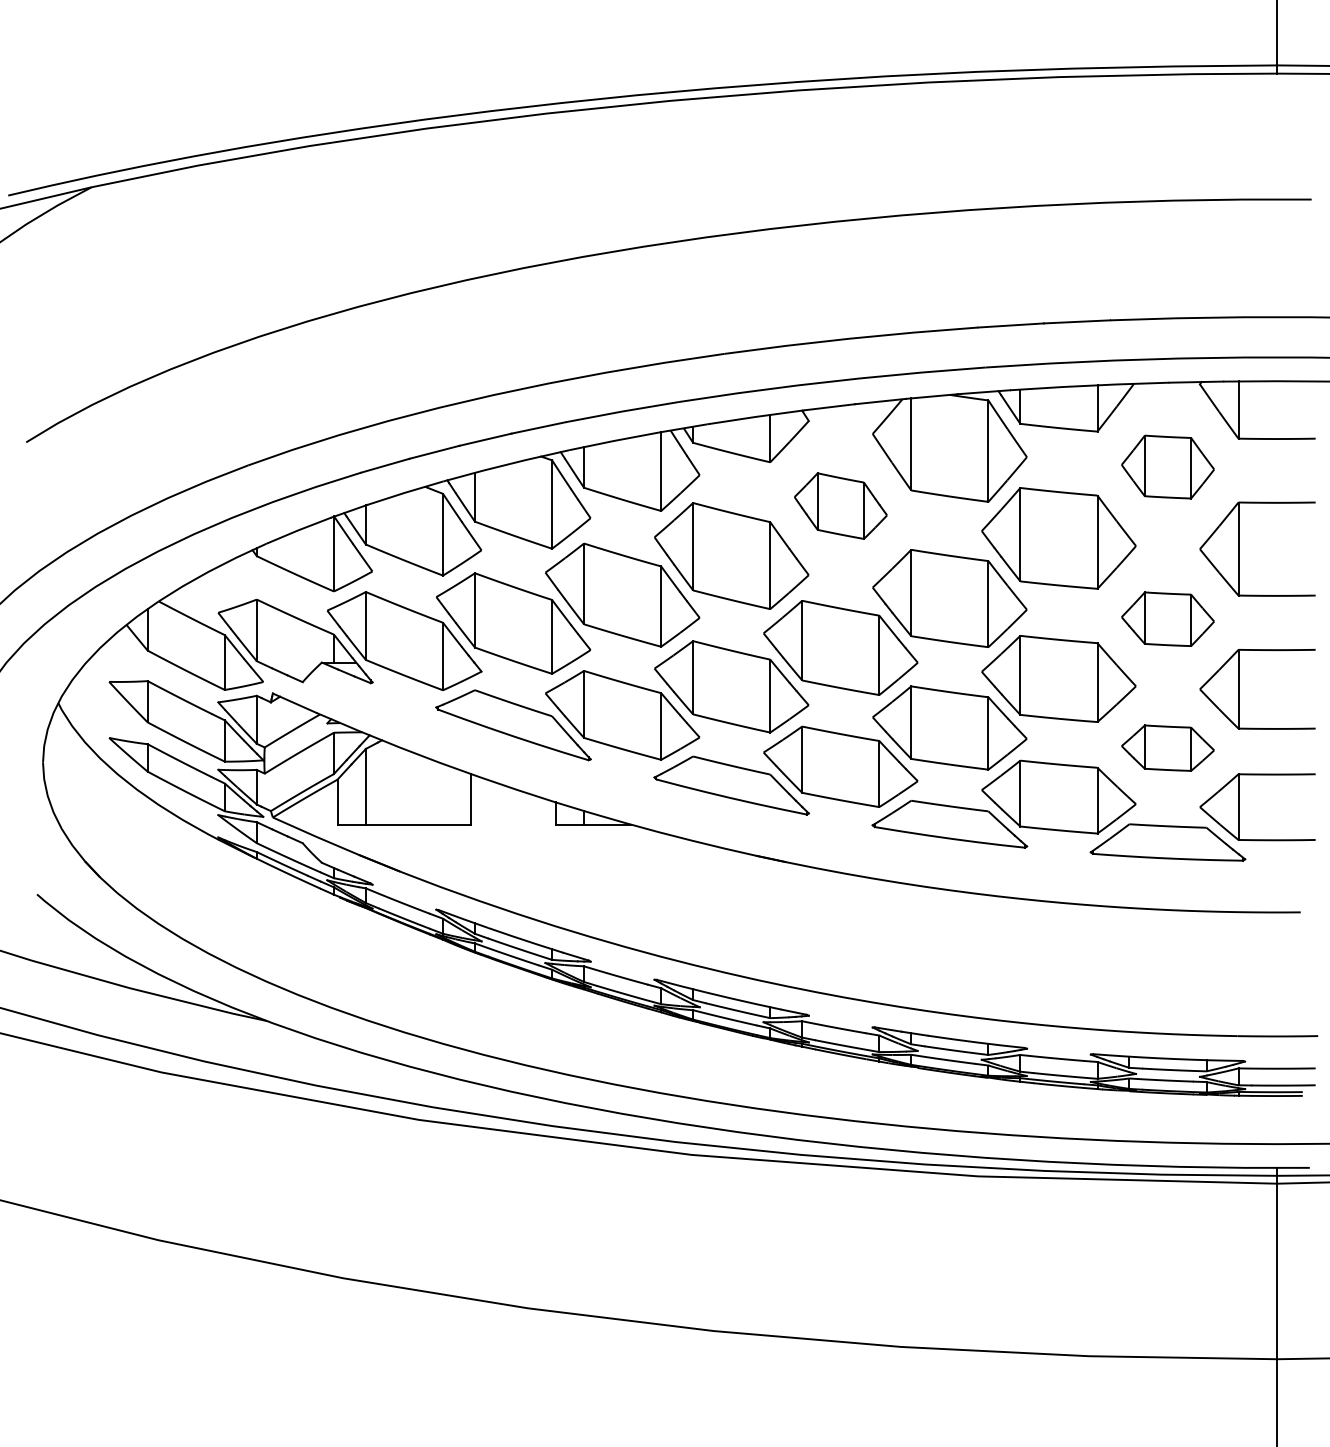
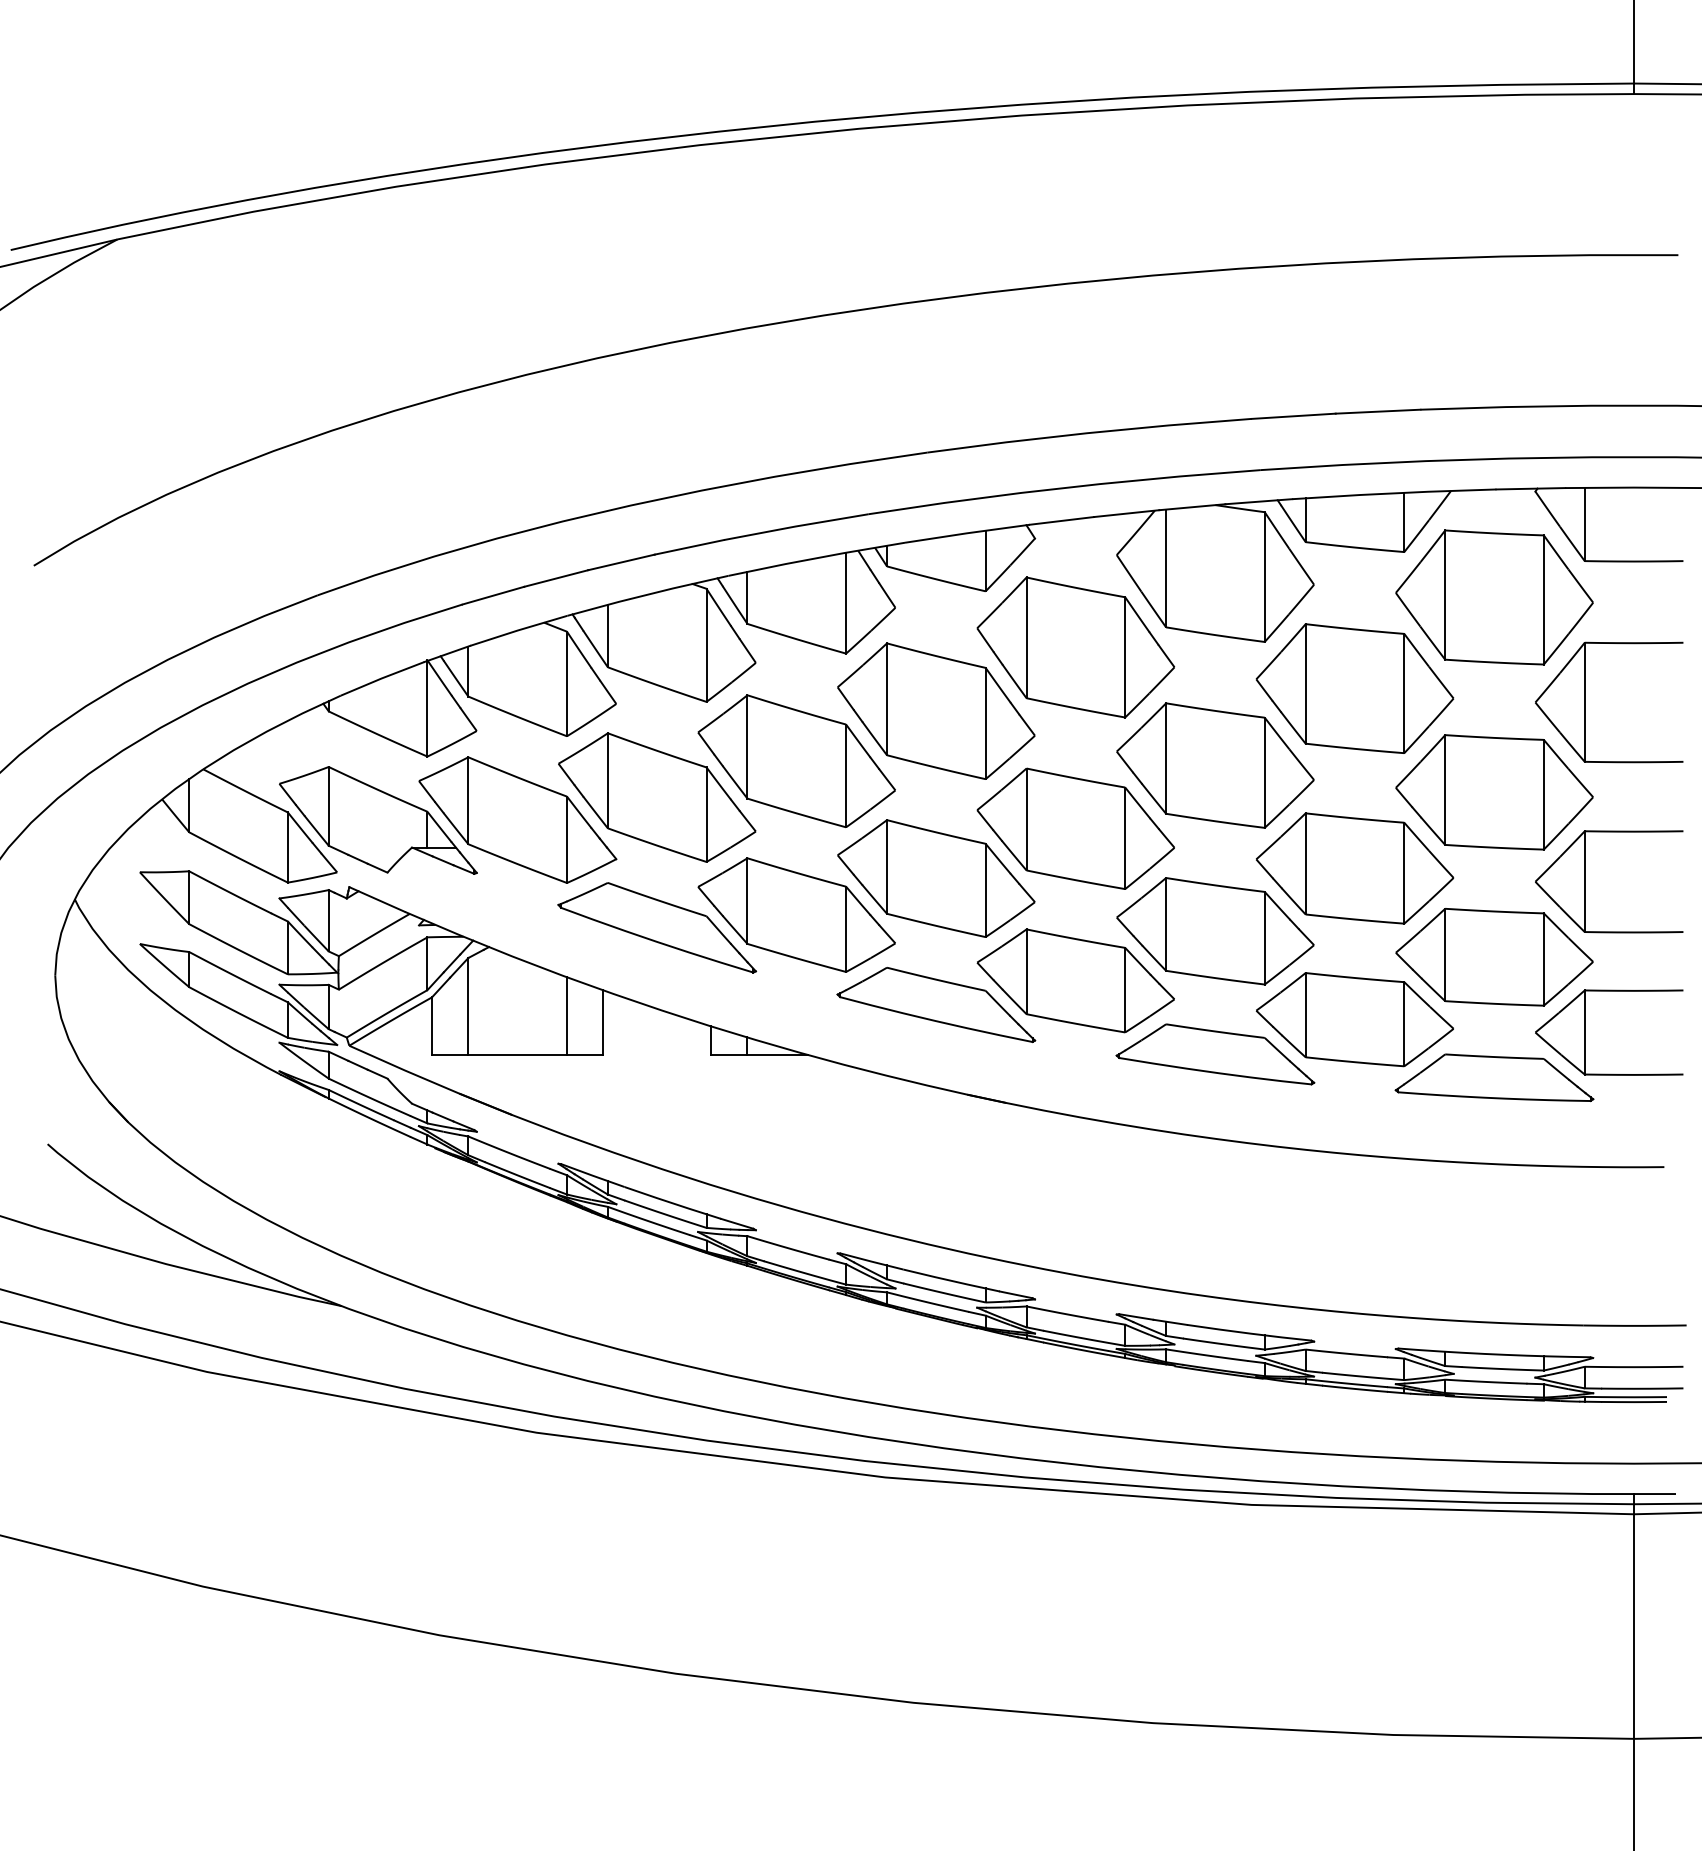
part: (1167, 466) -> (1493, 596), size x1.67
part: (840, 505) -> (1075, 646), size x1.67
part: (1167, 618) -> (1493, 791), size x1.67
part: (1167, 747) -> (1493, 956), size x1.67
line: (443, 793) -> (567, 1015), added

